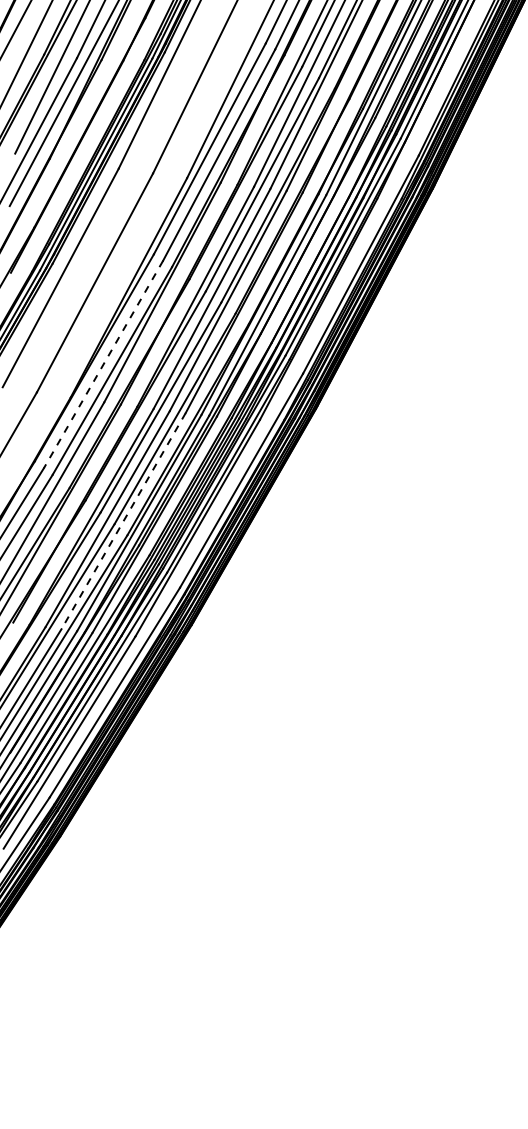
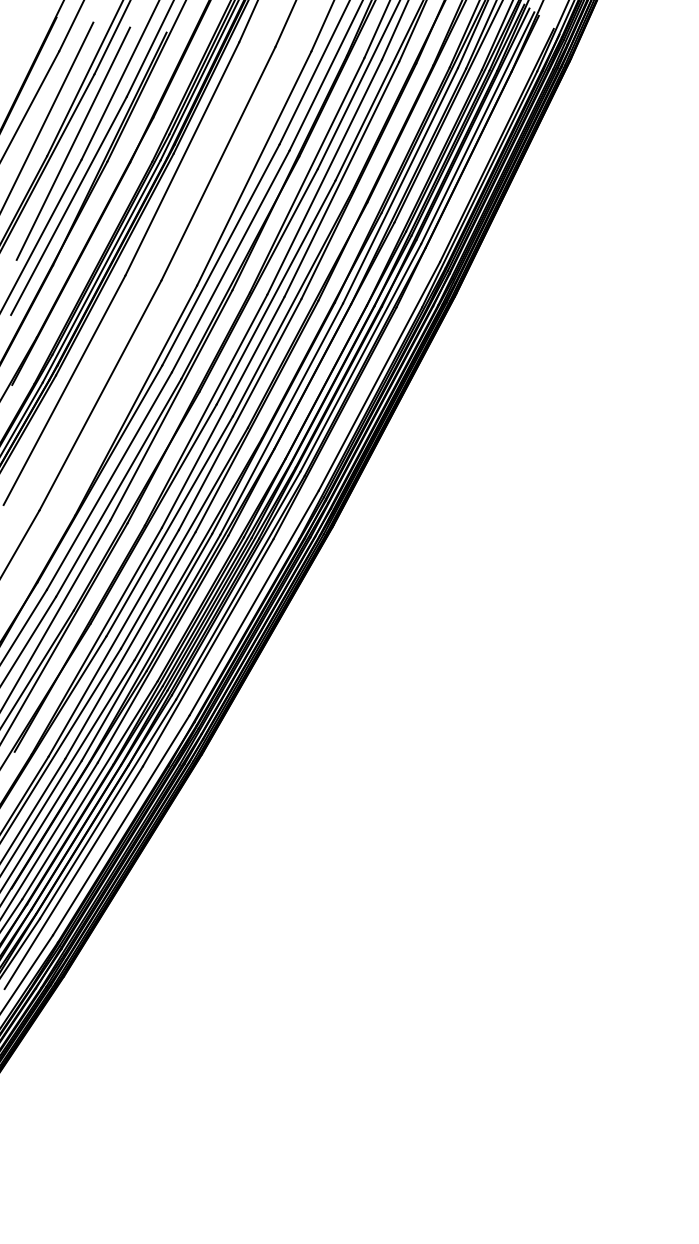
line: (103, 364) -> (109, 481), dashed -> solid
line: (123, 521) -> (130, 645), dashed -> solid

